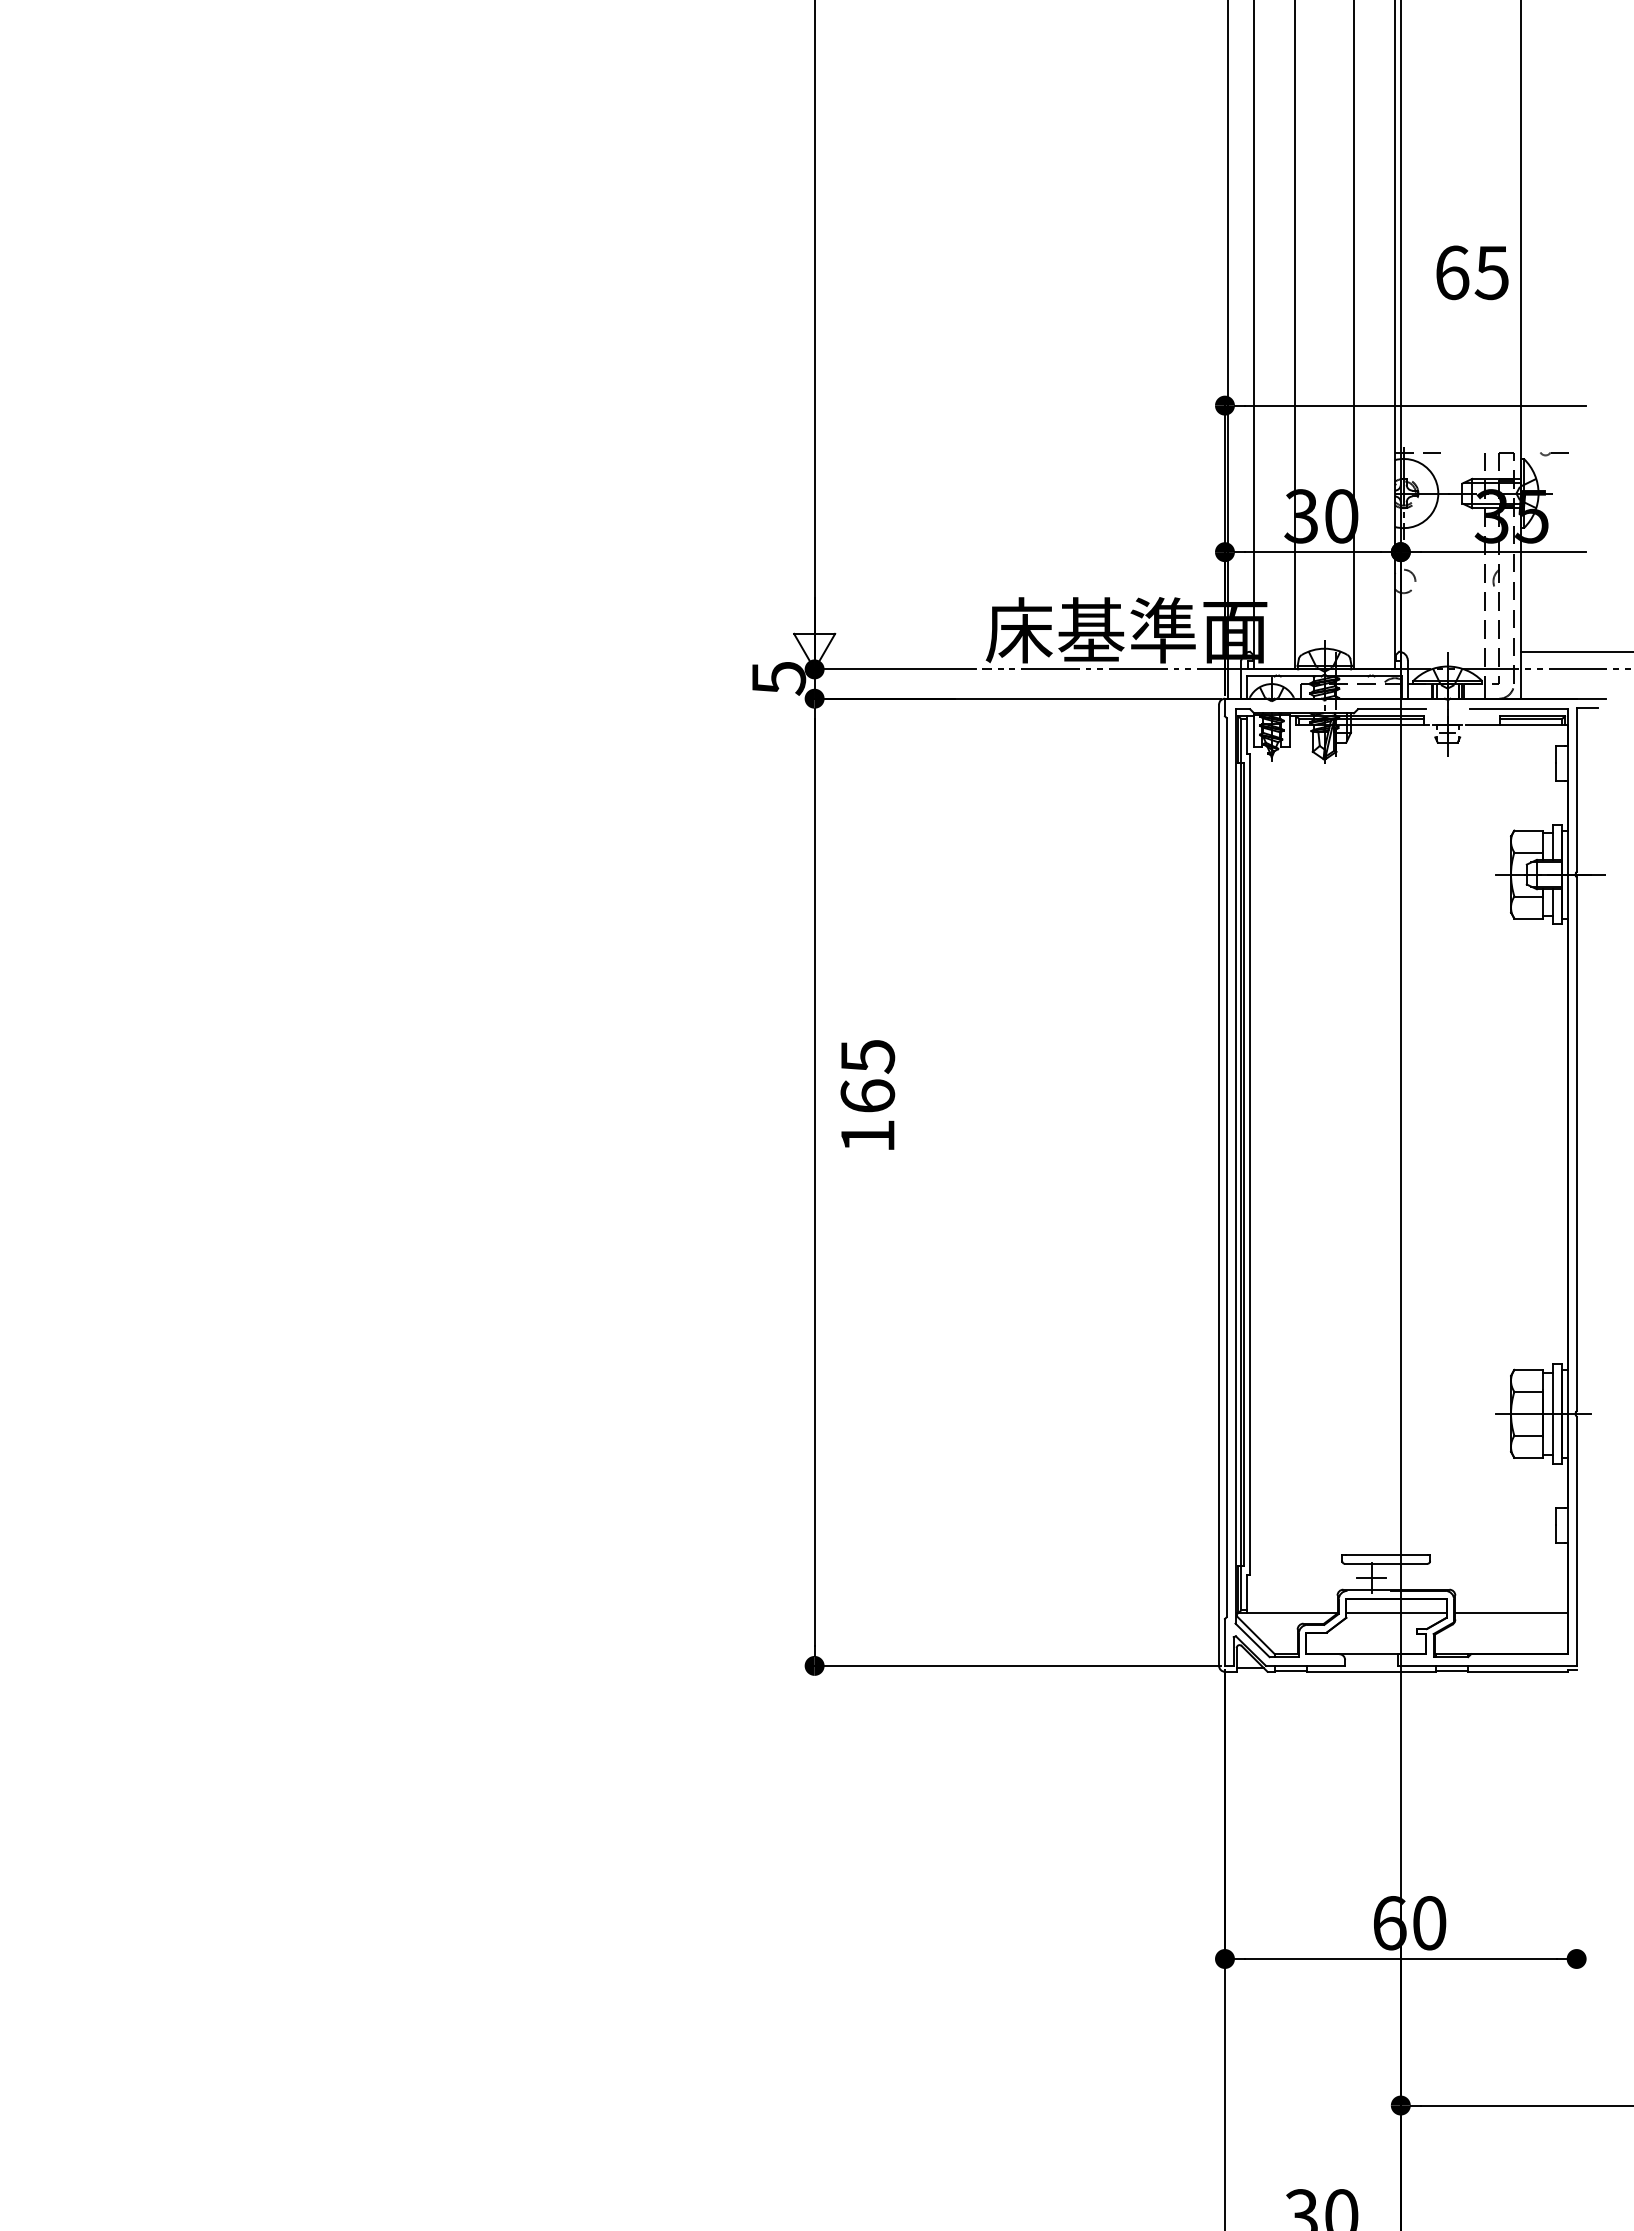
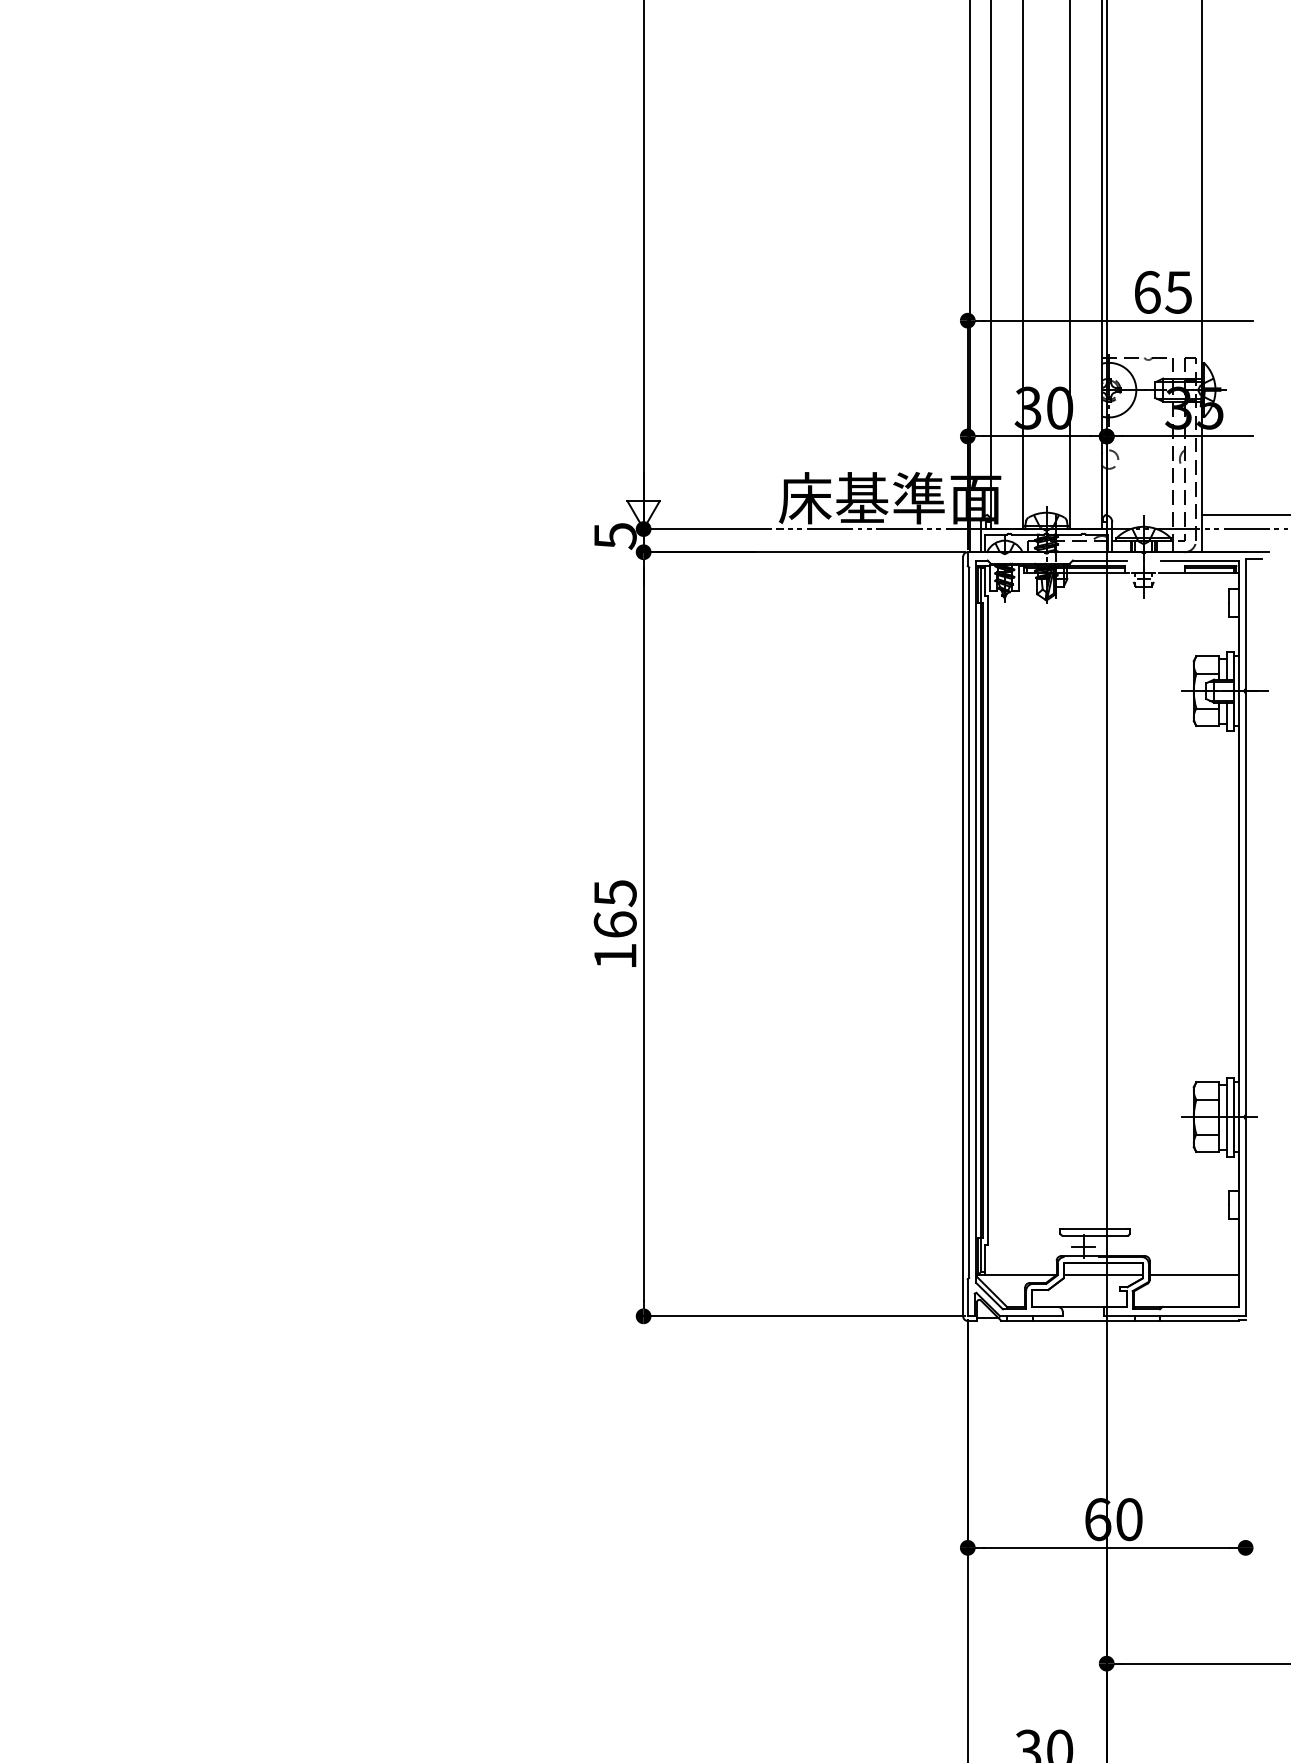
text: (1472, 272) -> (1163, 292), moved
part: (1554, 454) -> (1155, 359), moved
text: (867, 1094) -> (615, 923), moved

